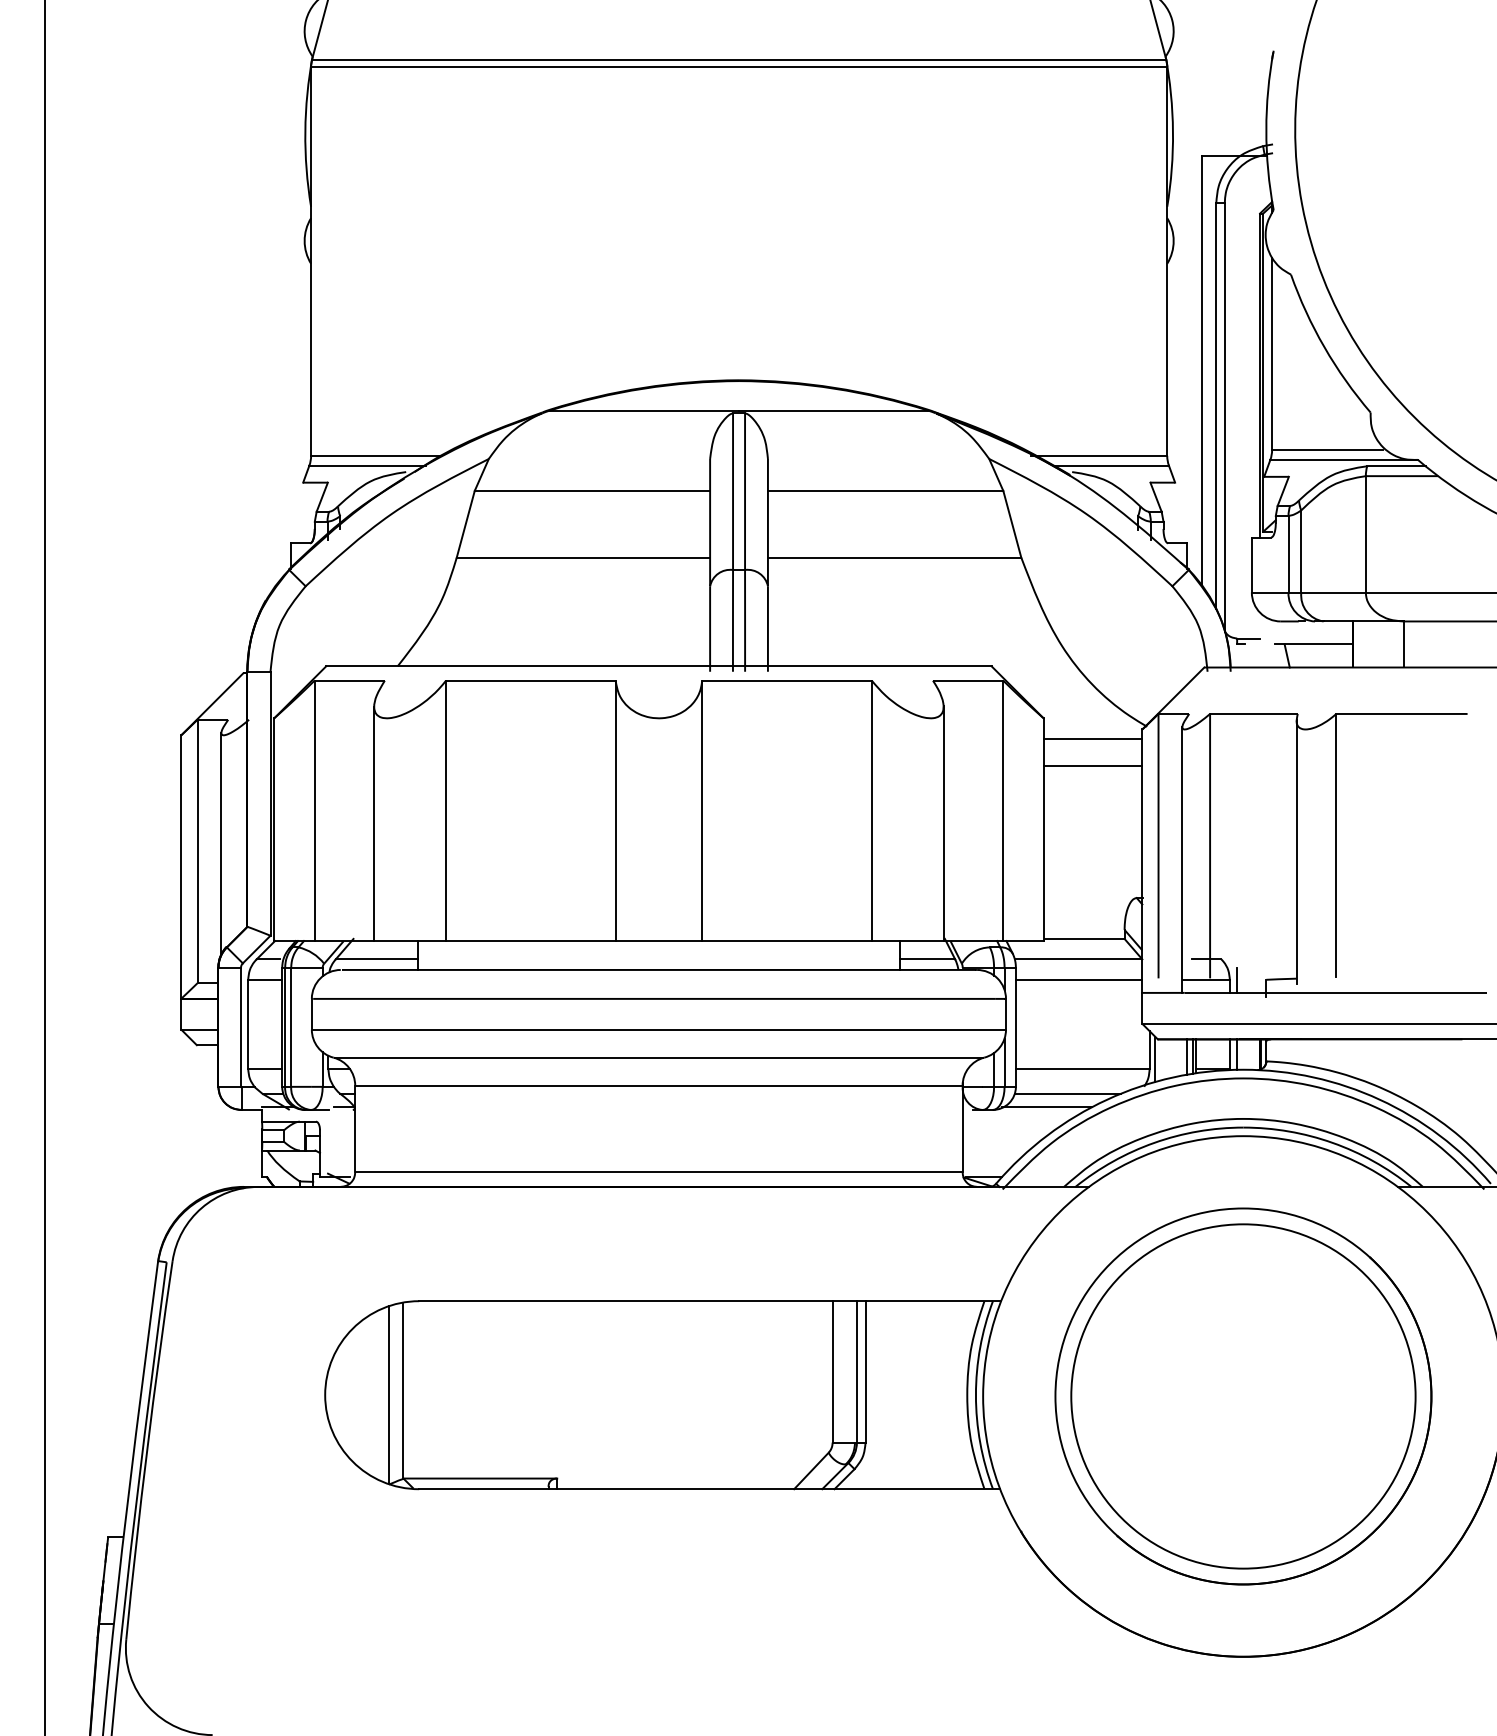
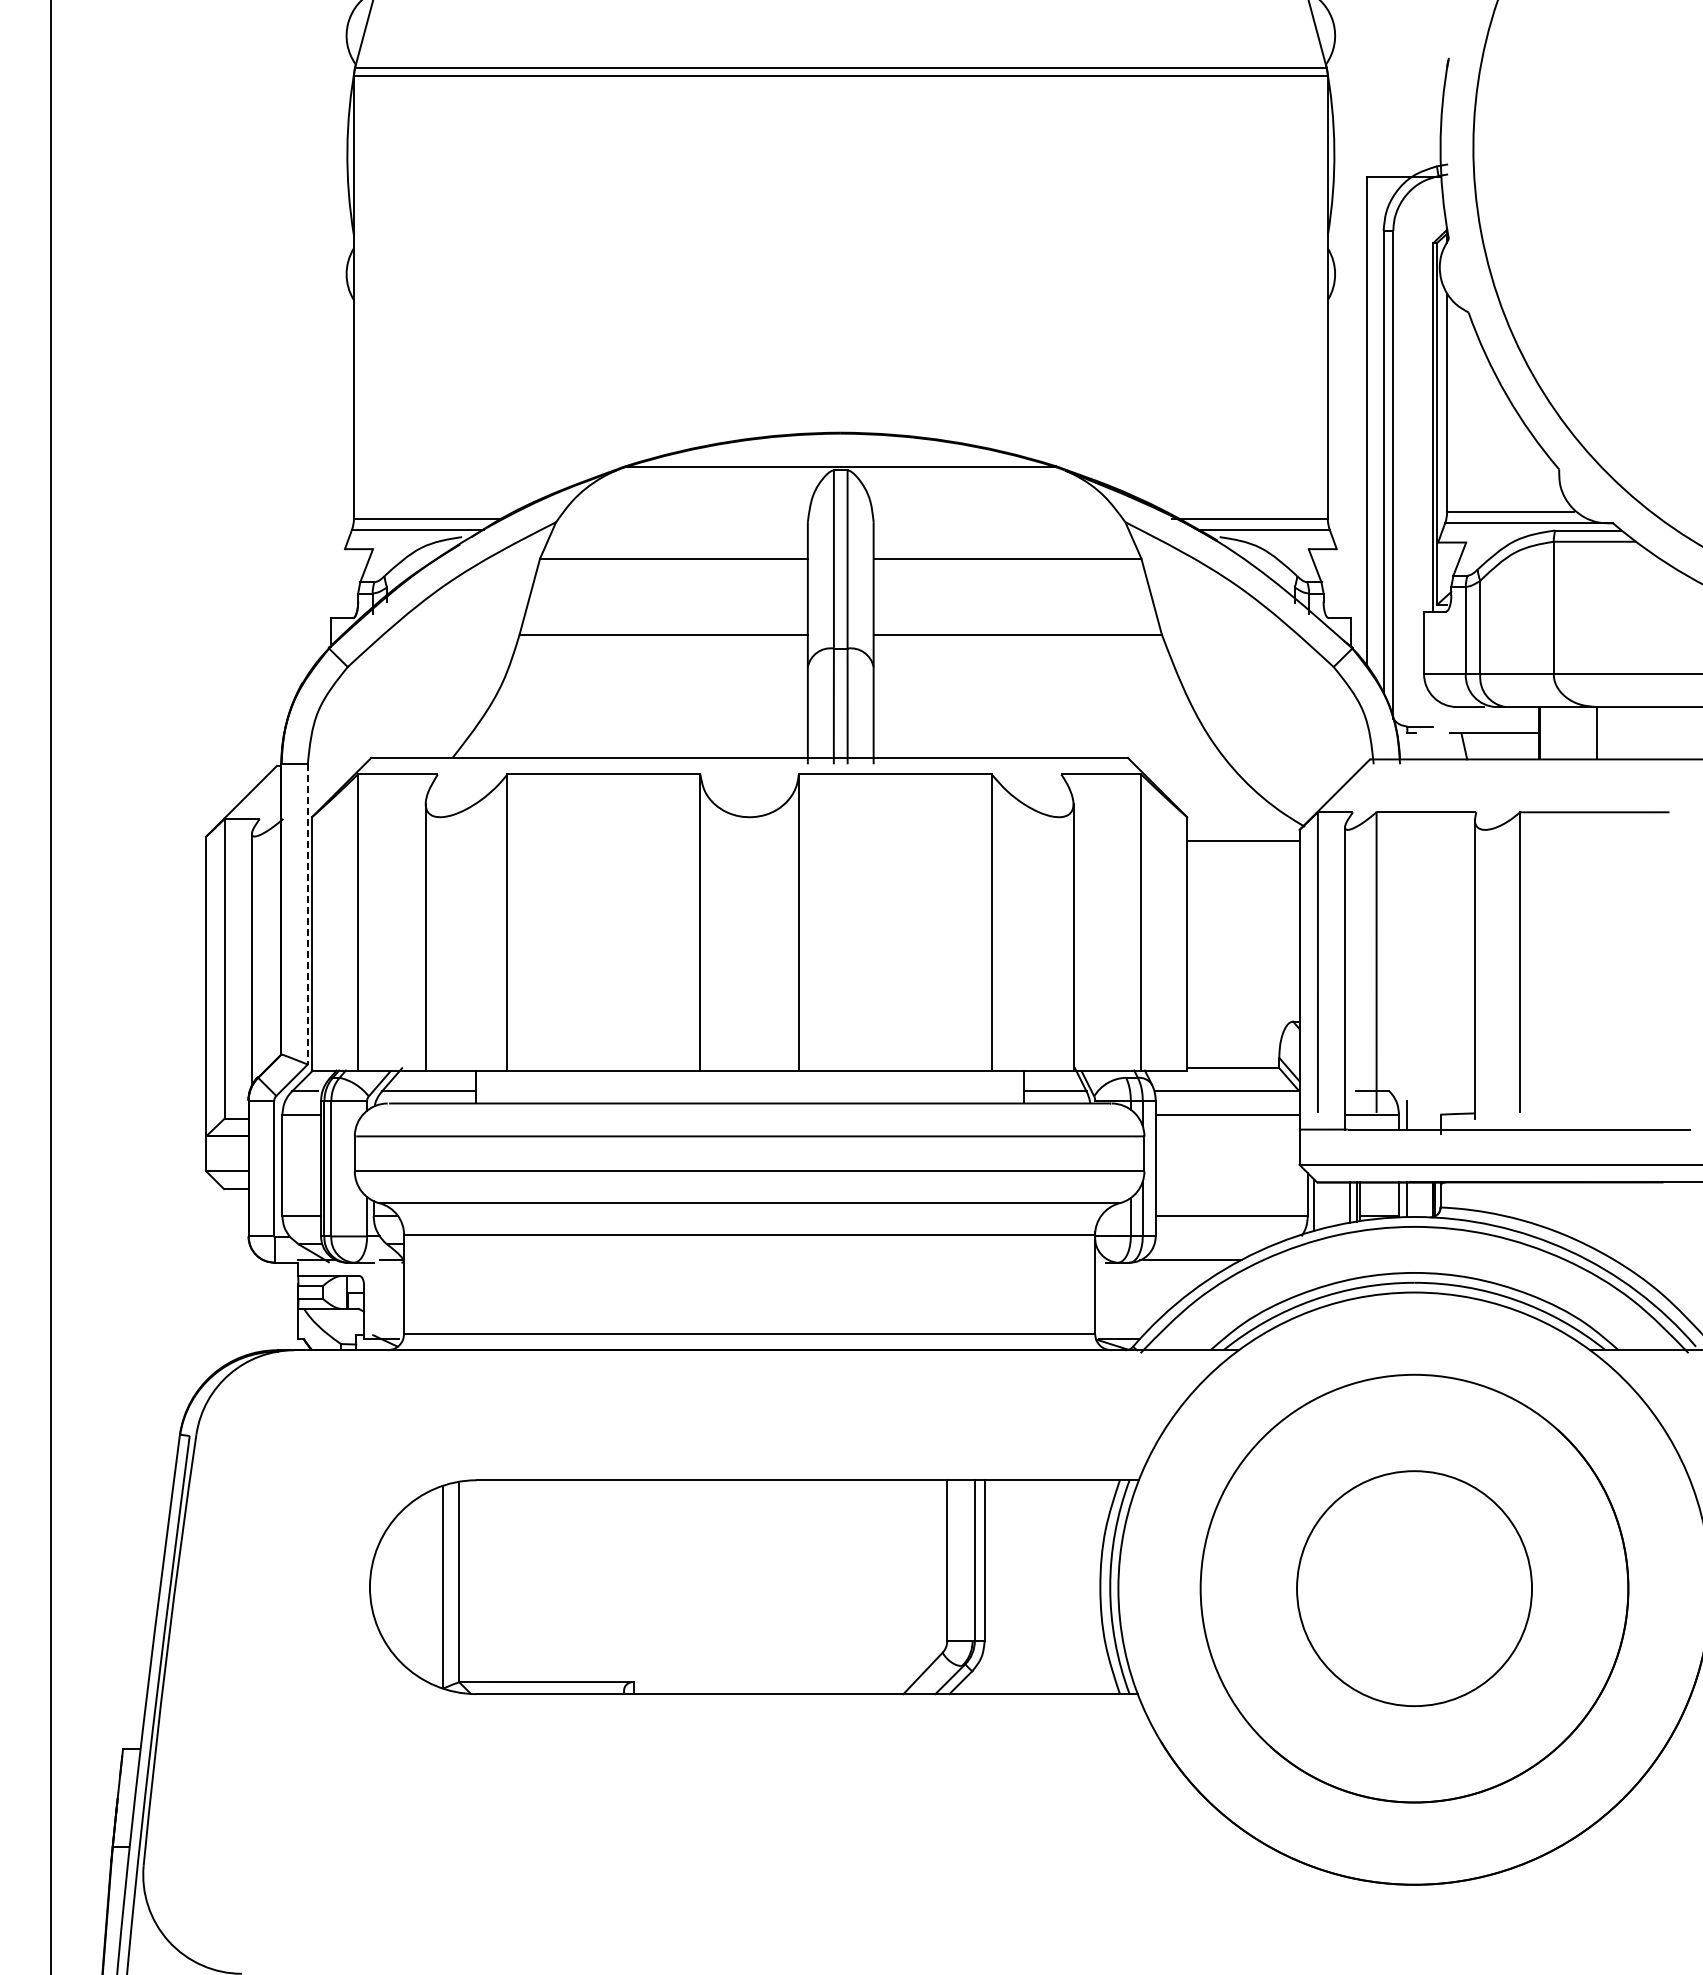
line: (1093, 765) -> (1243, 870), removed
line: (270, 803) -> (307, 914), solid -> dashed
line: (1067, 1093) -> (1214, 1244), removed
circle: (1243, 1396) -> (1414, 1588), size x0.6

